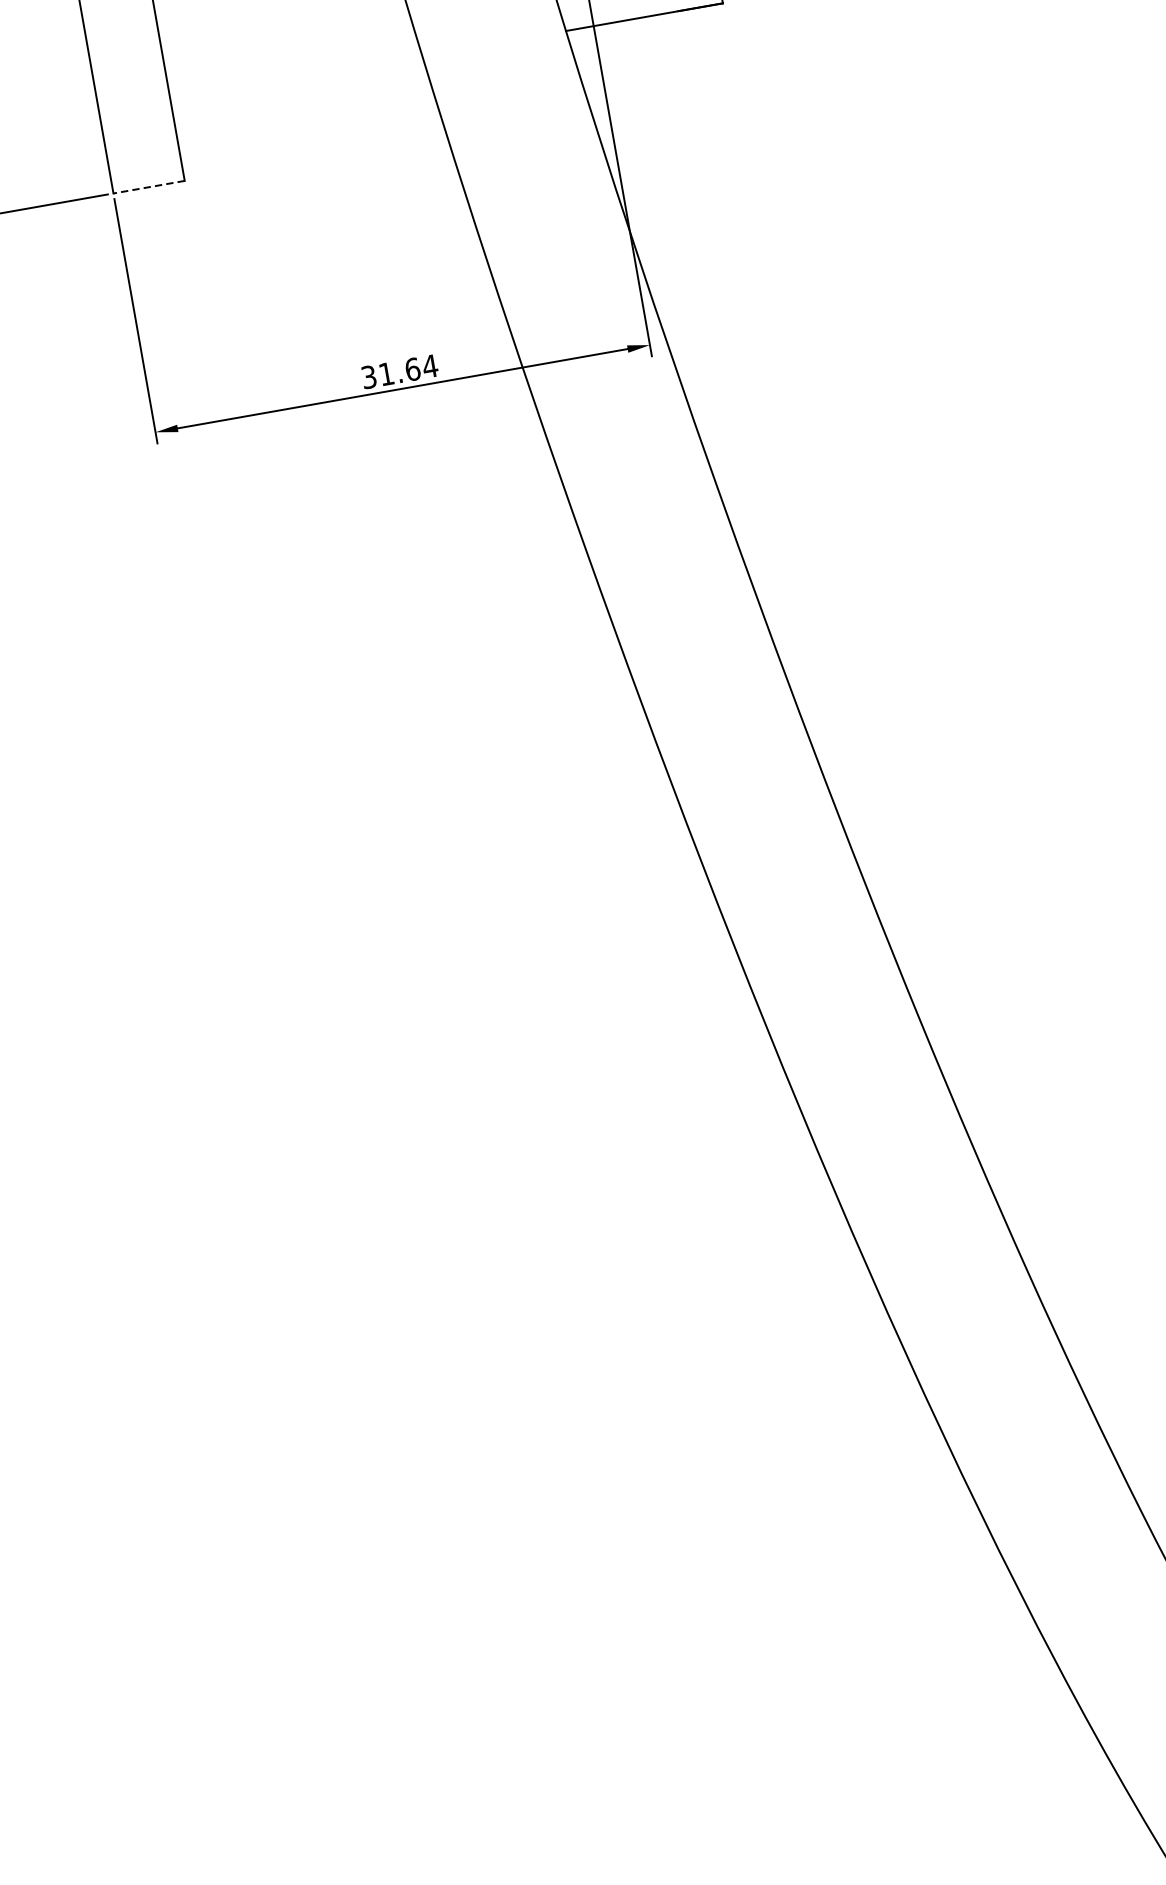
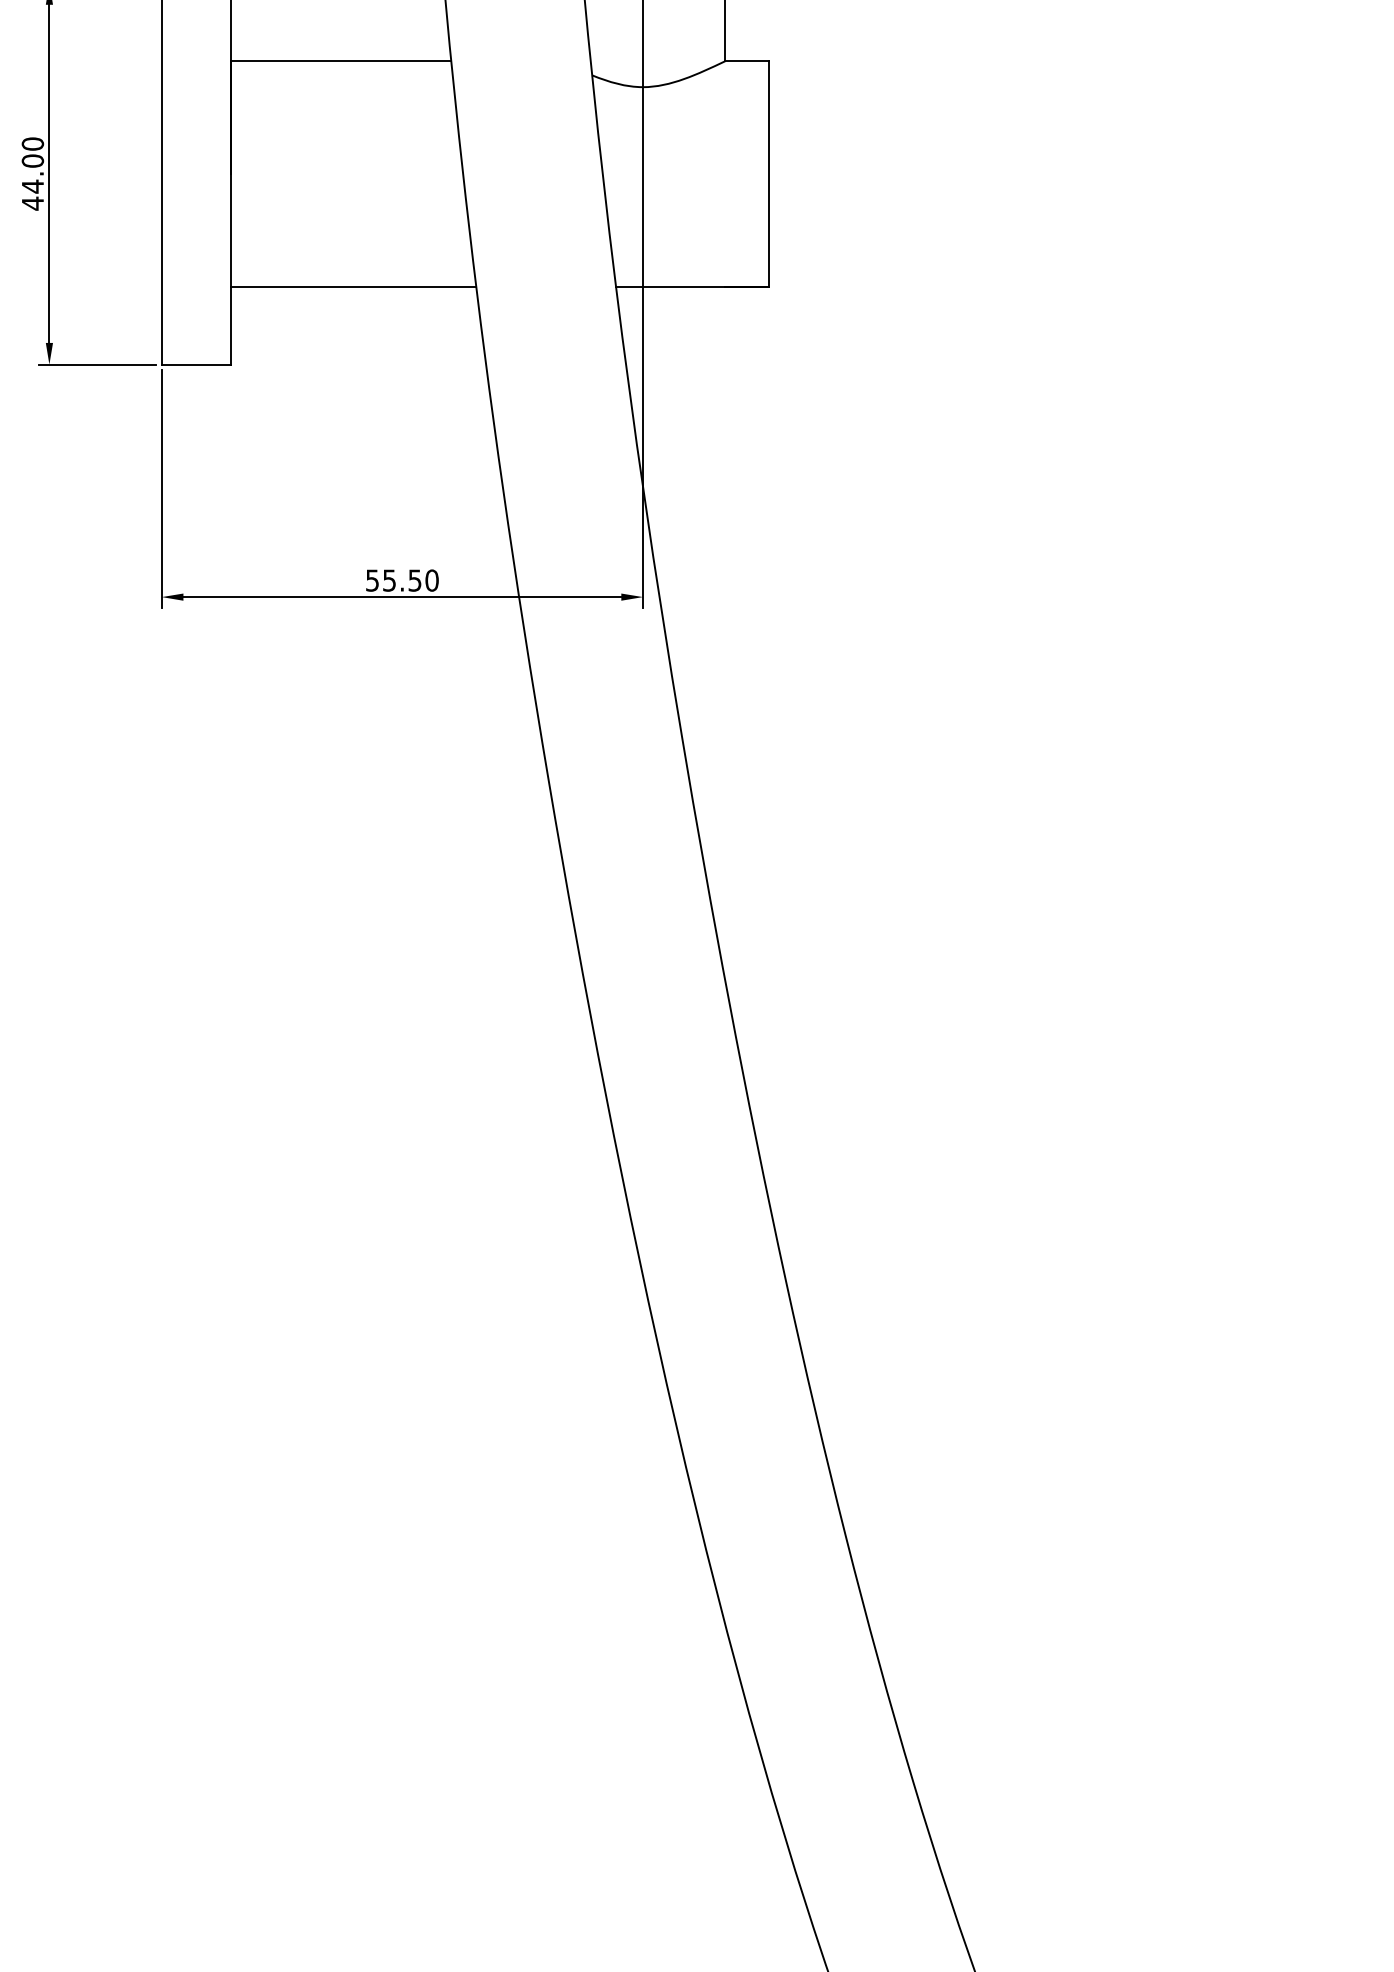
line: (296, 78) -> (353, 286), added
line: (149, 187) -> (196, 364), dashed -> solid
text: (399, 371) -> (402, 580), 31.64 -> 55.50

